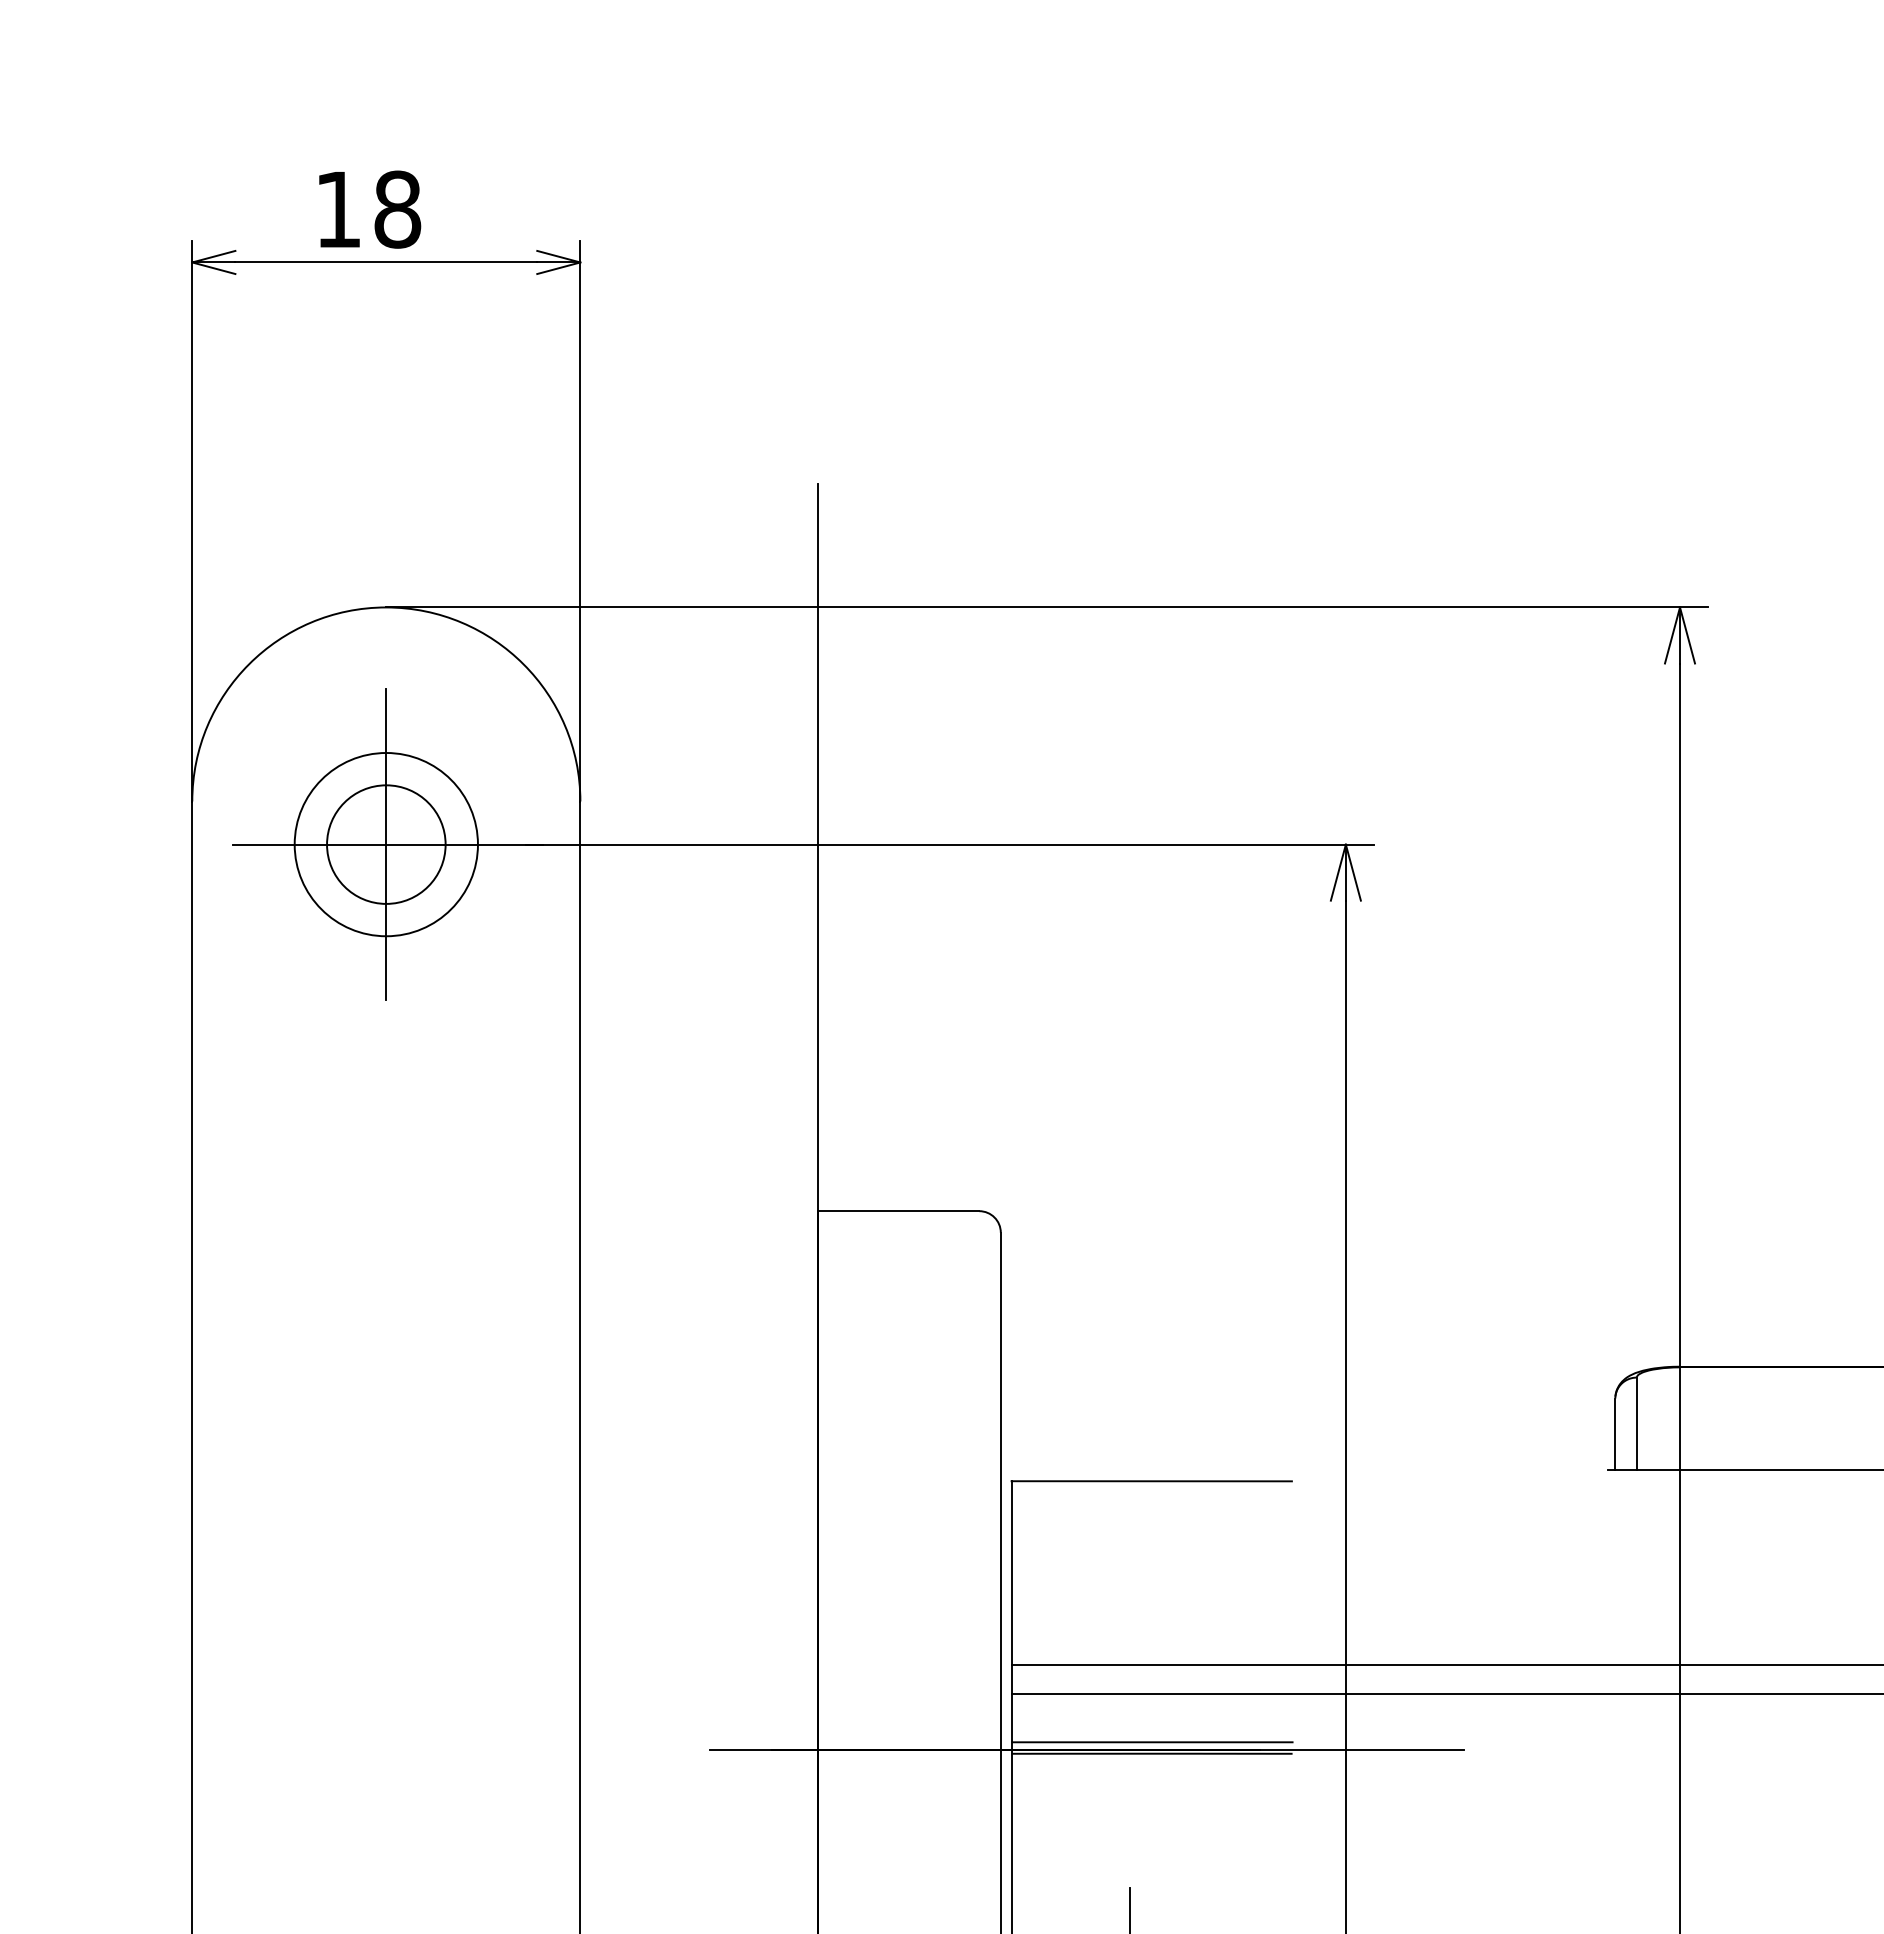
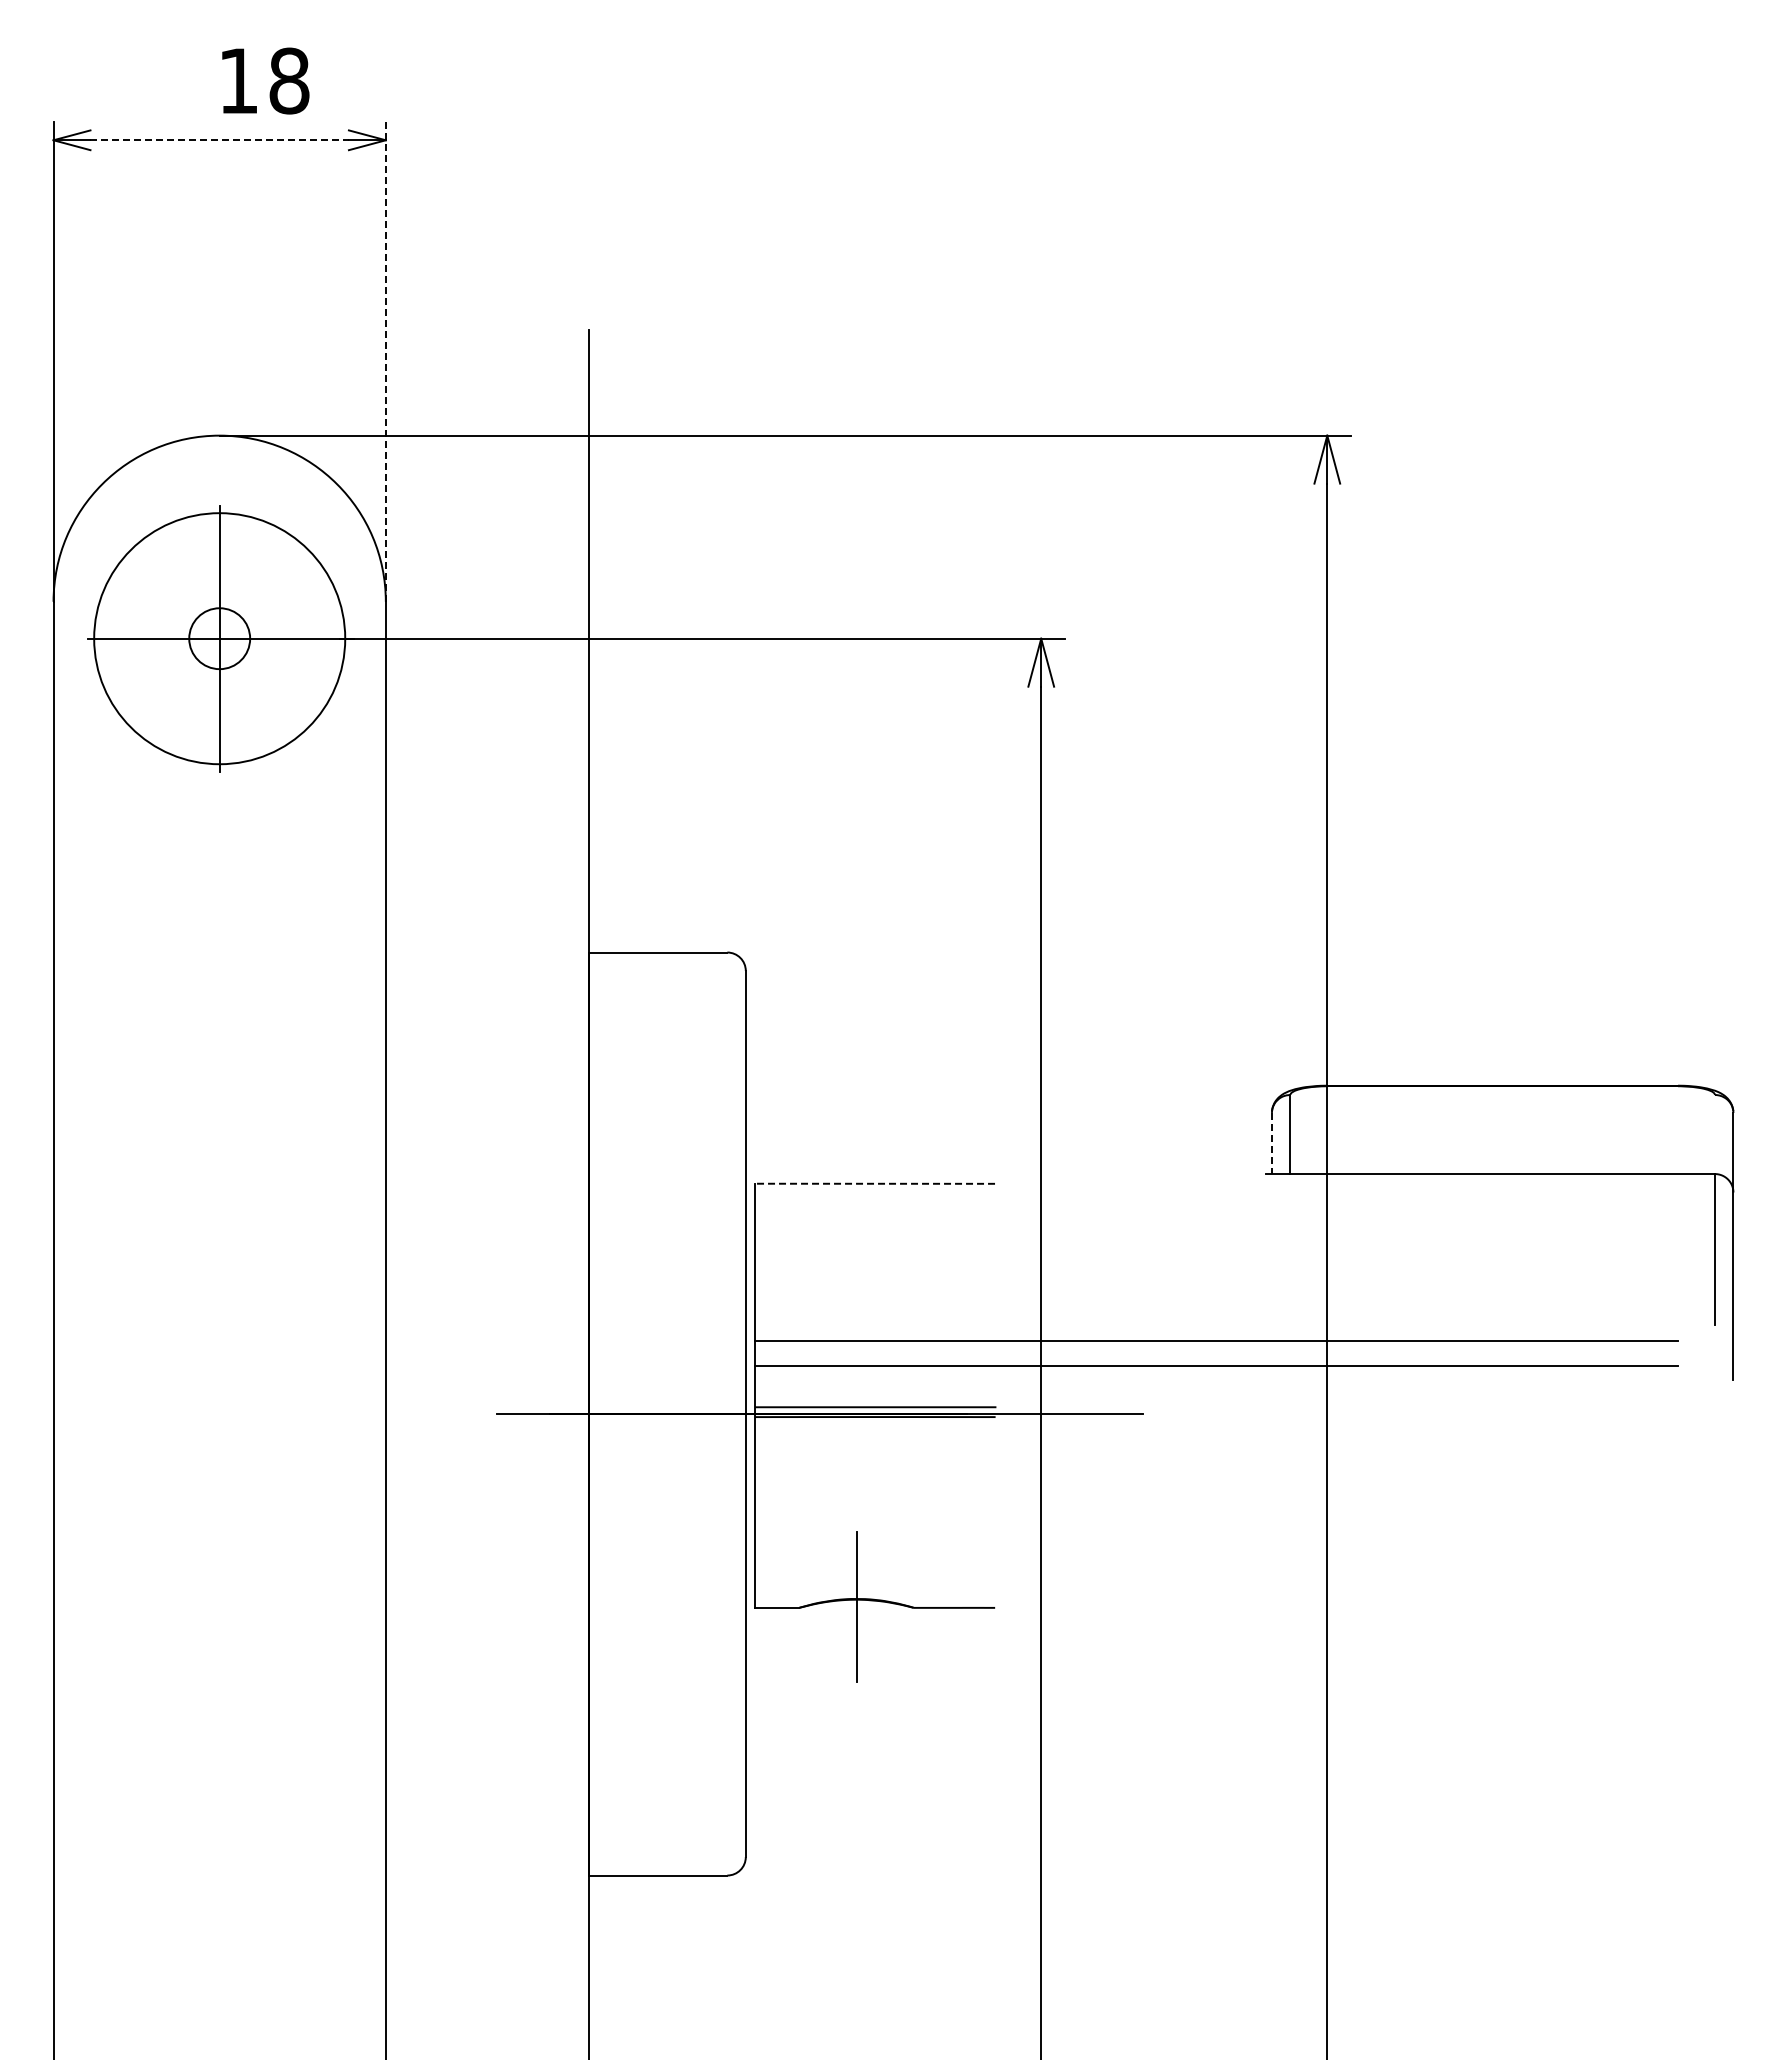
text: (369, 208) -> (265, 80), moved
line: (387, 262) -> (220, 140), solid -> dashed
line: (579, 520) -> (385, 361), solid -> dashed
circle: (386, 844) -> (219, 638), size x0.6
circle: (386, 844) -> (219, 638), size x1.6
line: (1614, 1434) -> (1271, 1143), solid -> dashed
line: (1152, 1480) -> (875, 1183), solid -> dashed

